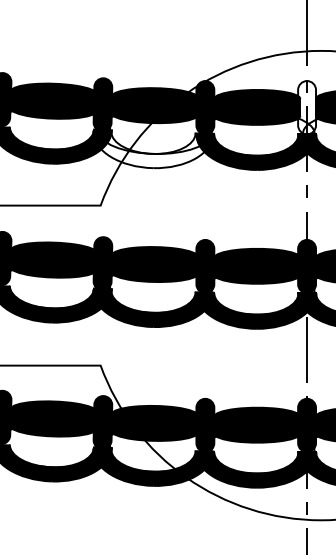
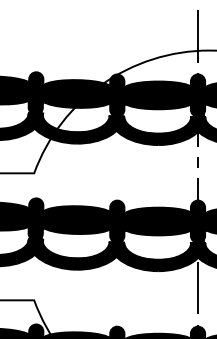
fill: (307, 107) -> (198, 95), added
fill: (153, 149) -> (76, 128), added

